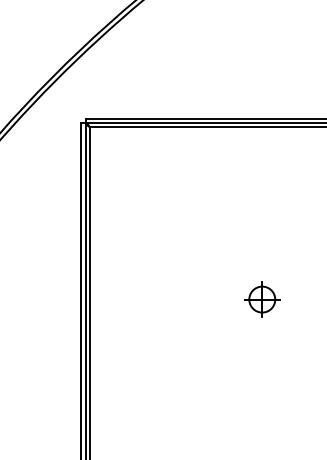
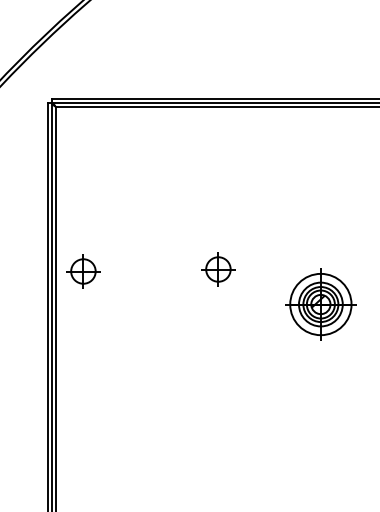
part: (119, 301) -> (83, 271), added

